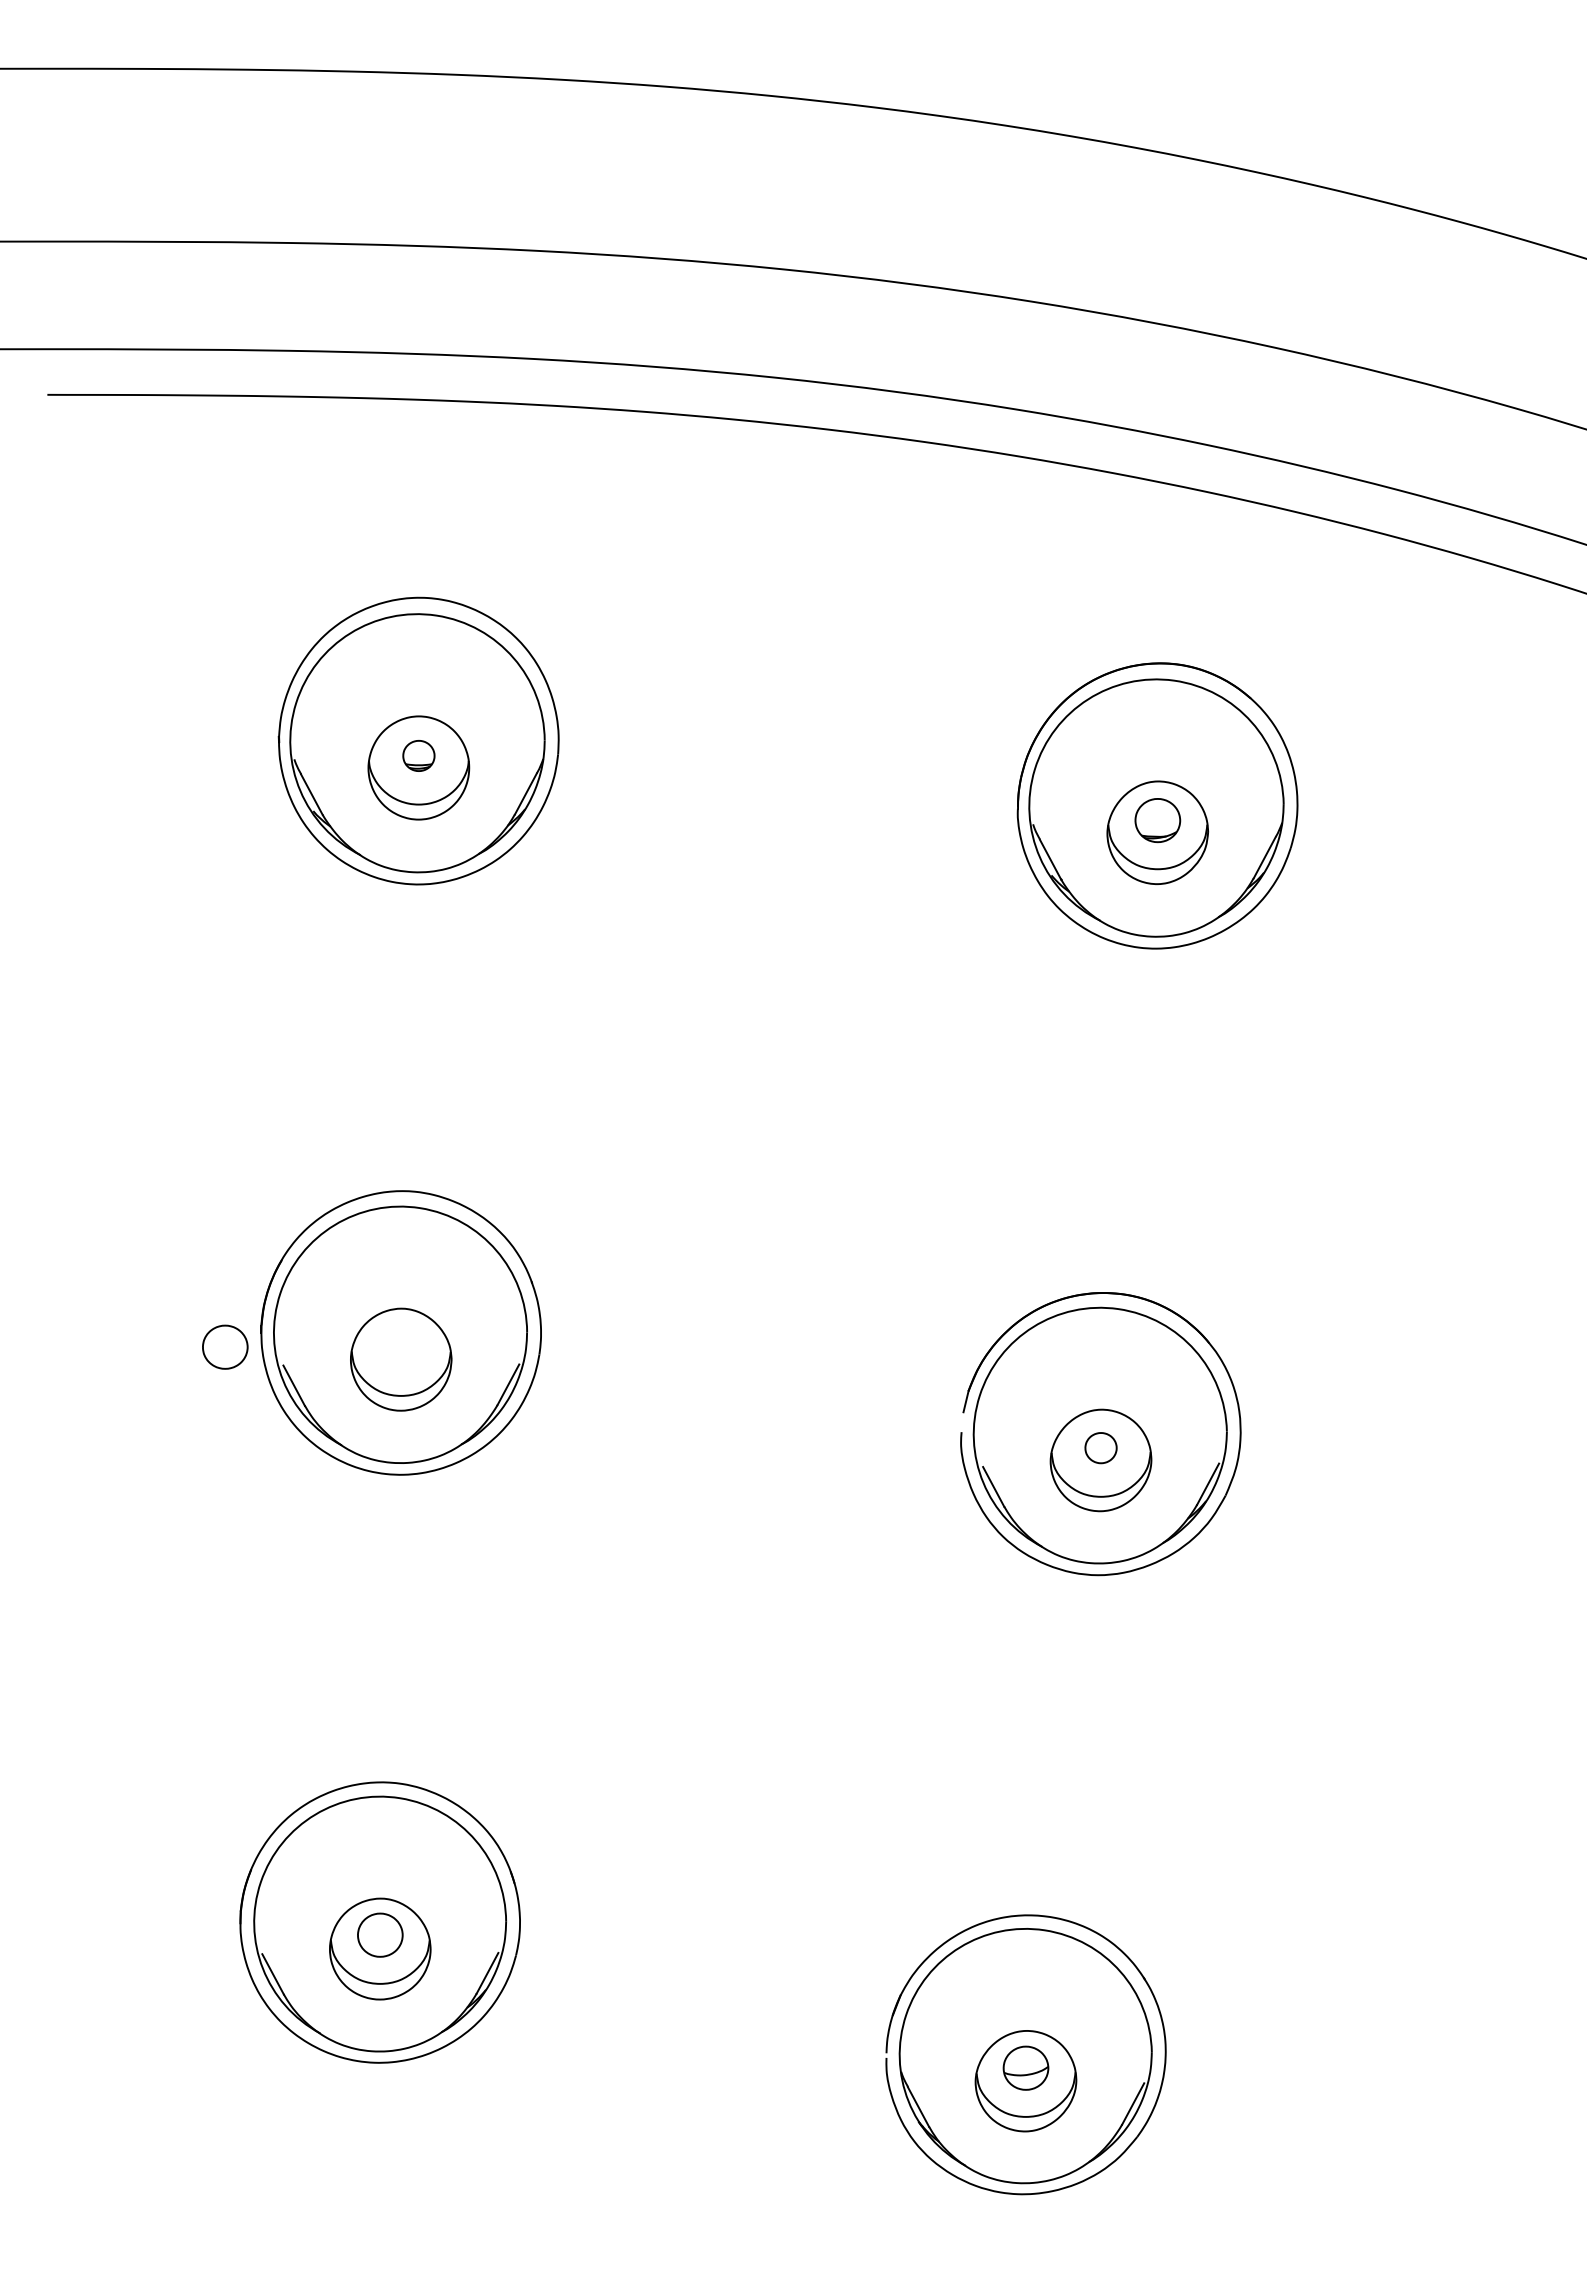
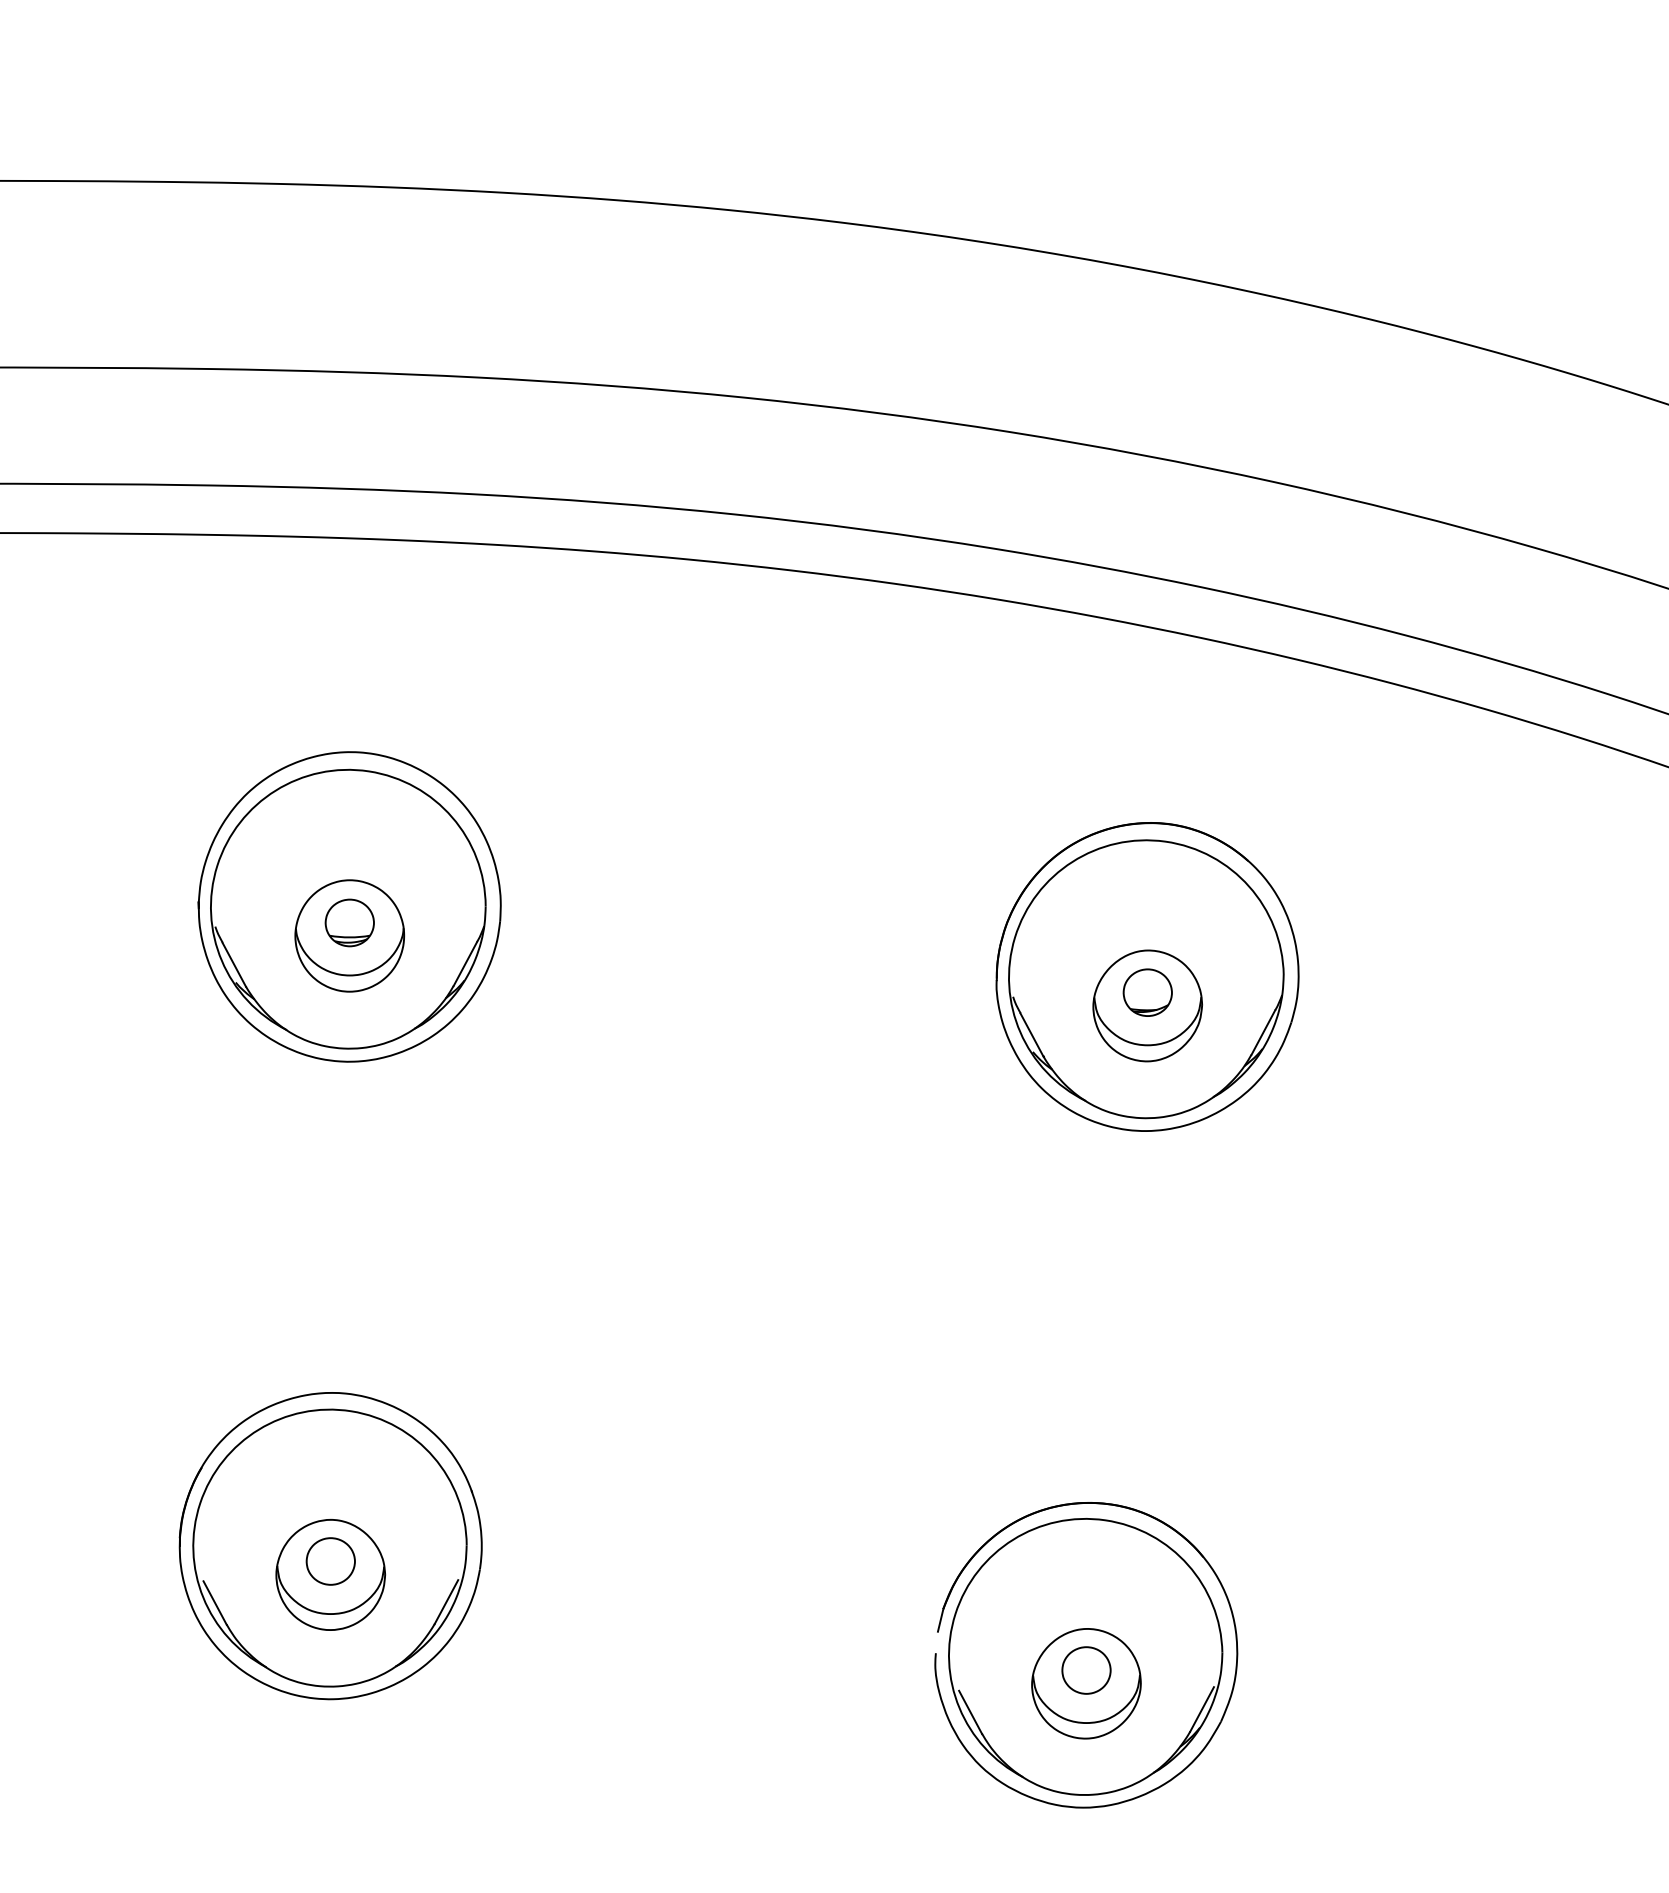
part: (418, 755) -> (349, 922), size x1.43
part: (225, 1346) -> (331, 1560), moved
part: (1100, 1447) -> (1085, 1669), size x1.43

